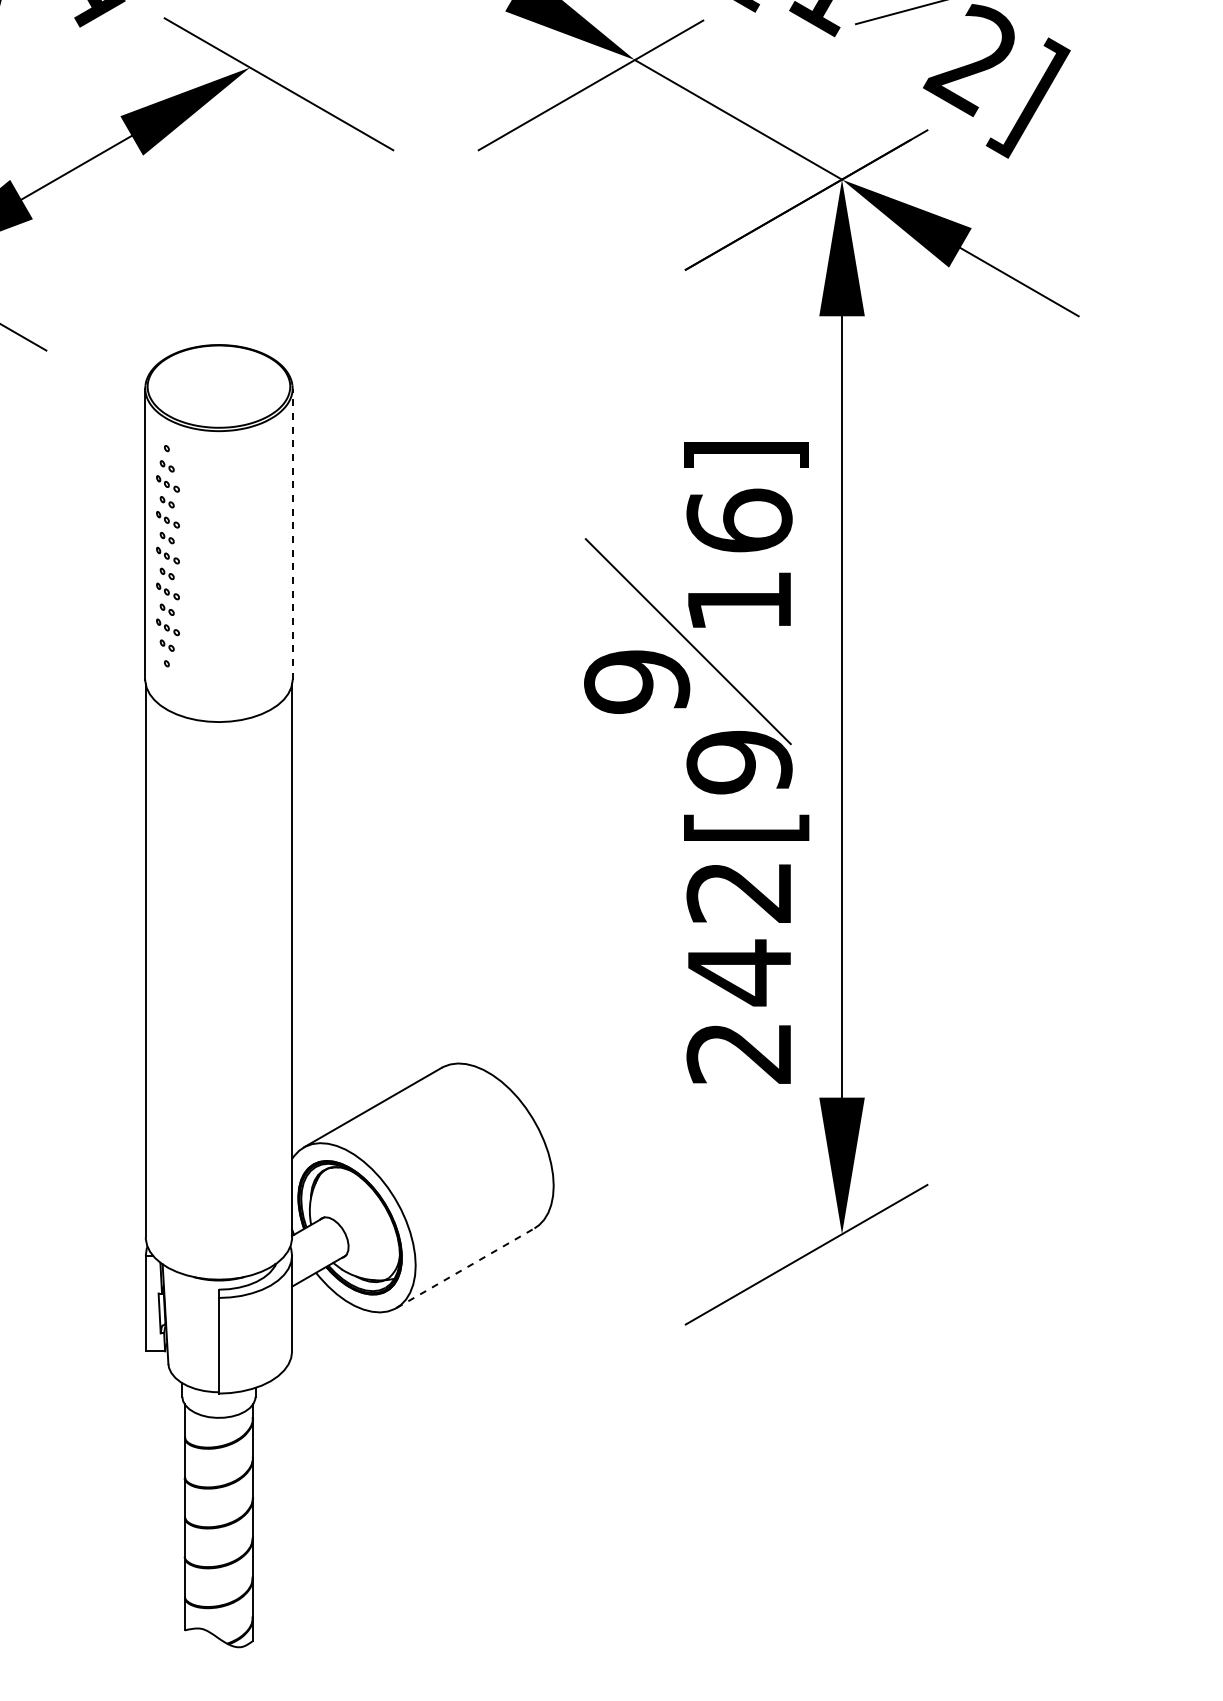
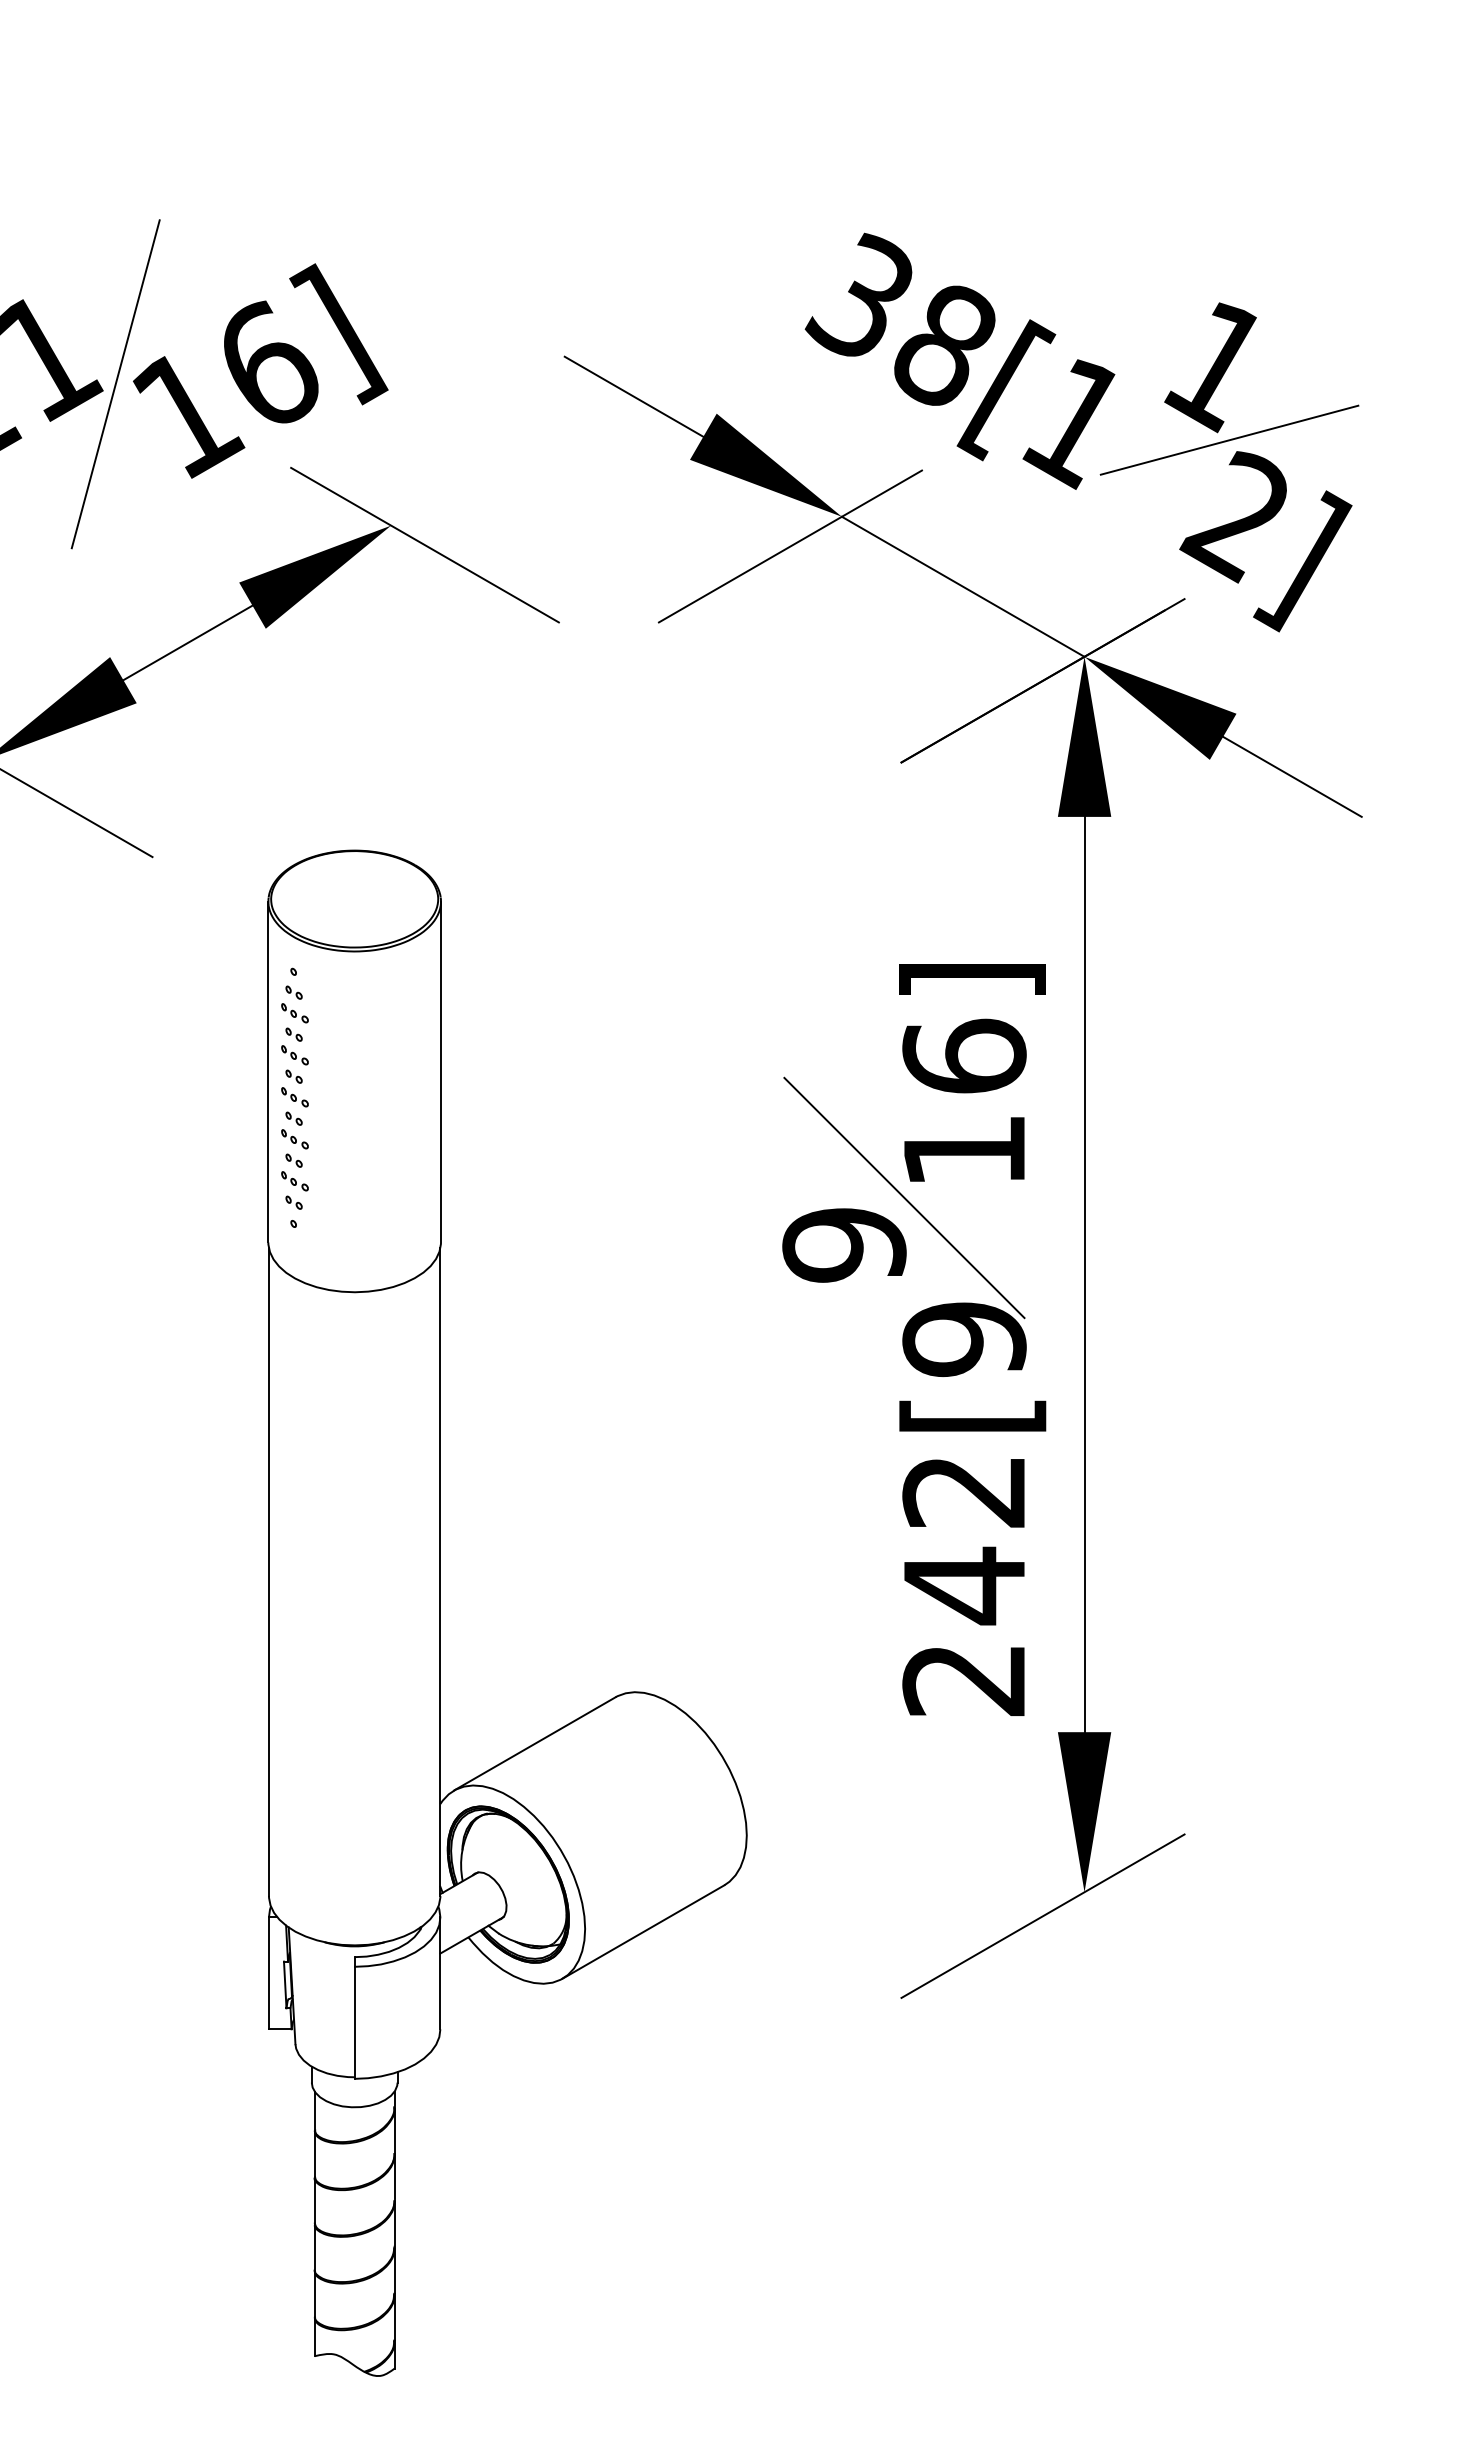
line: (293, 533) -> (441, 1071), dashed -> solid
line: (465, 1267) -> (643, 1931), dashed -> solid

